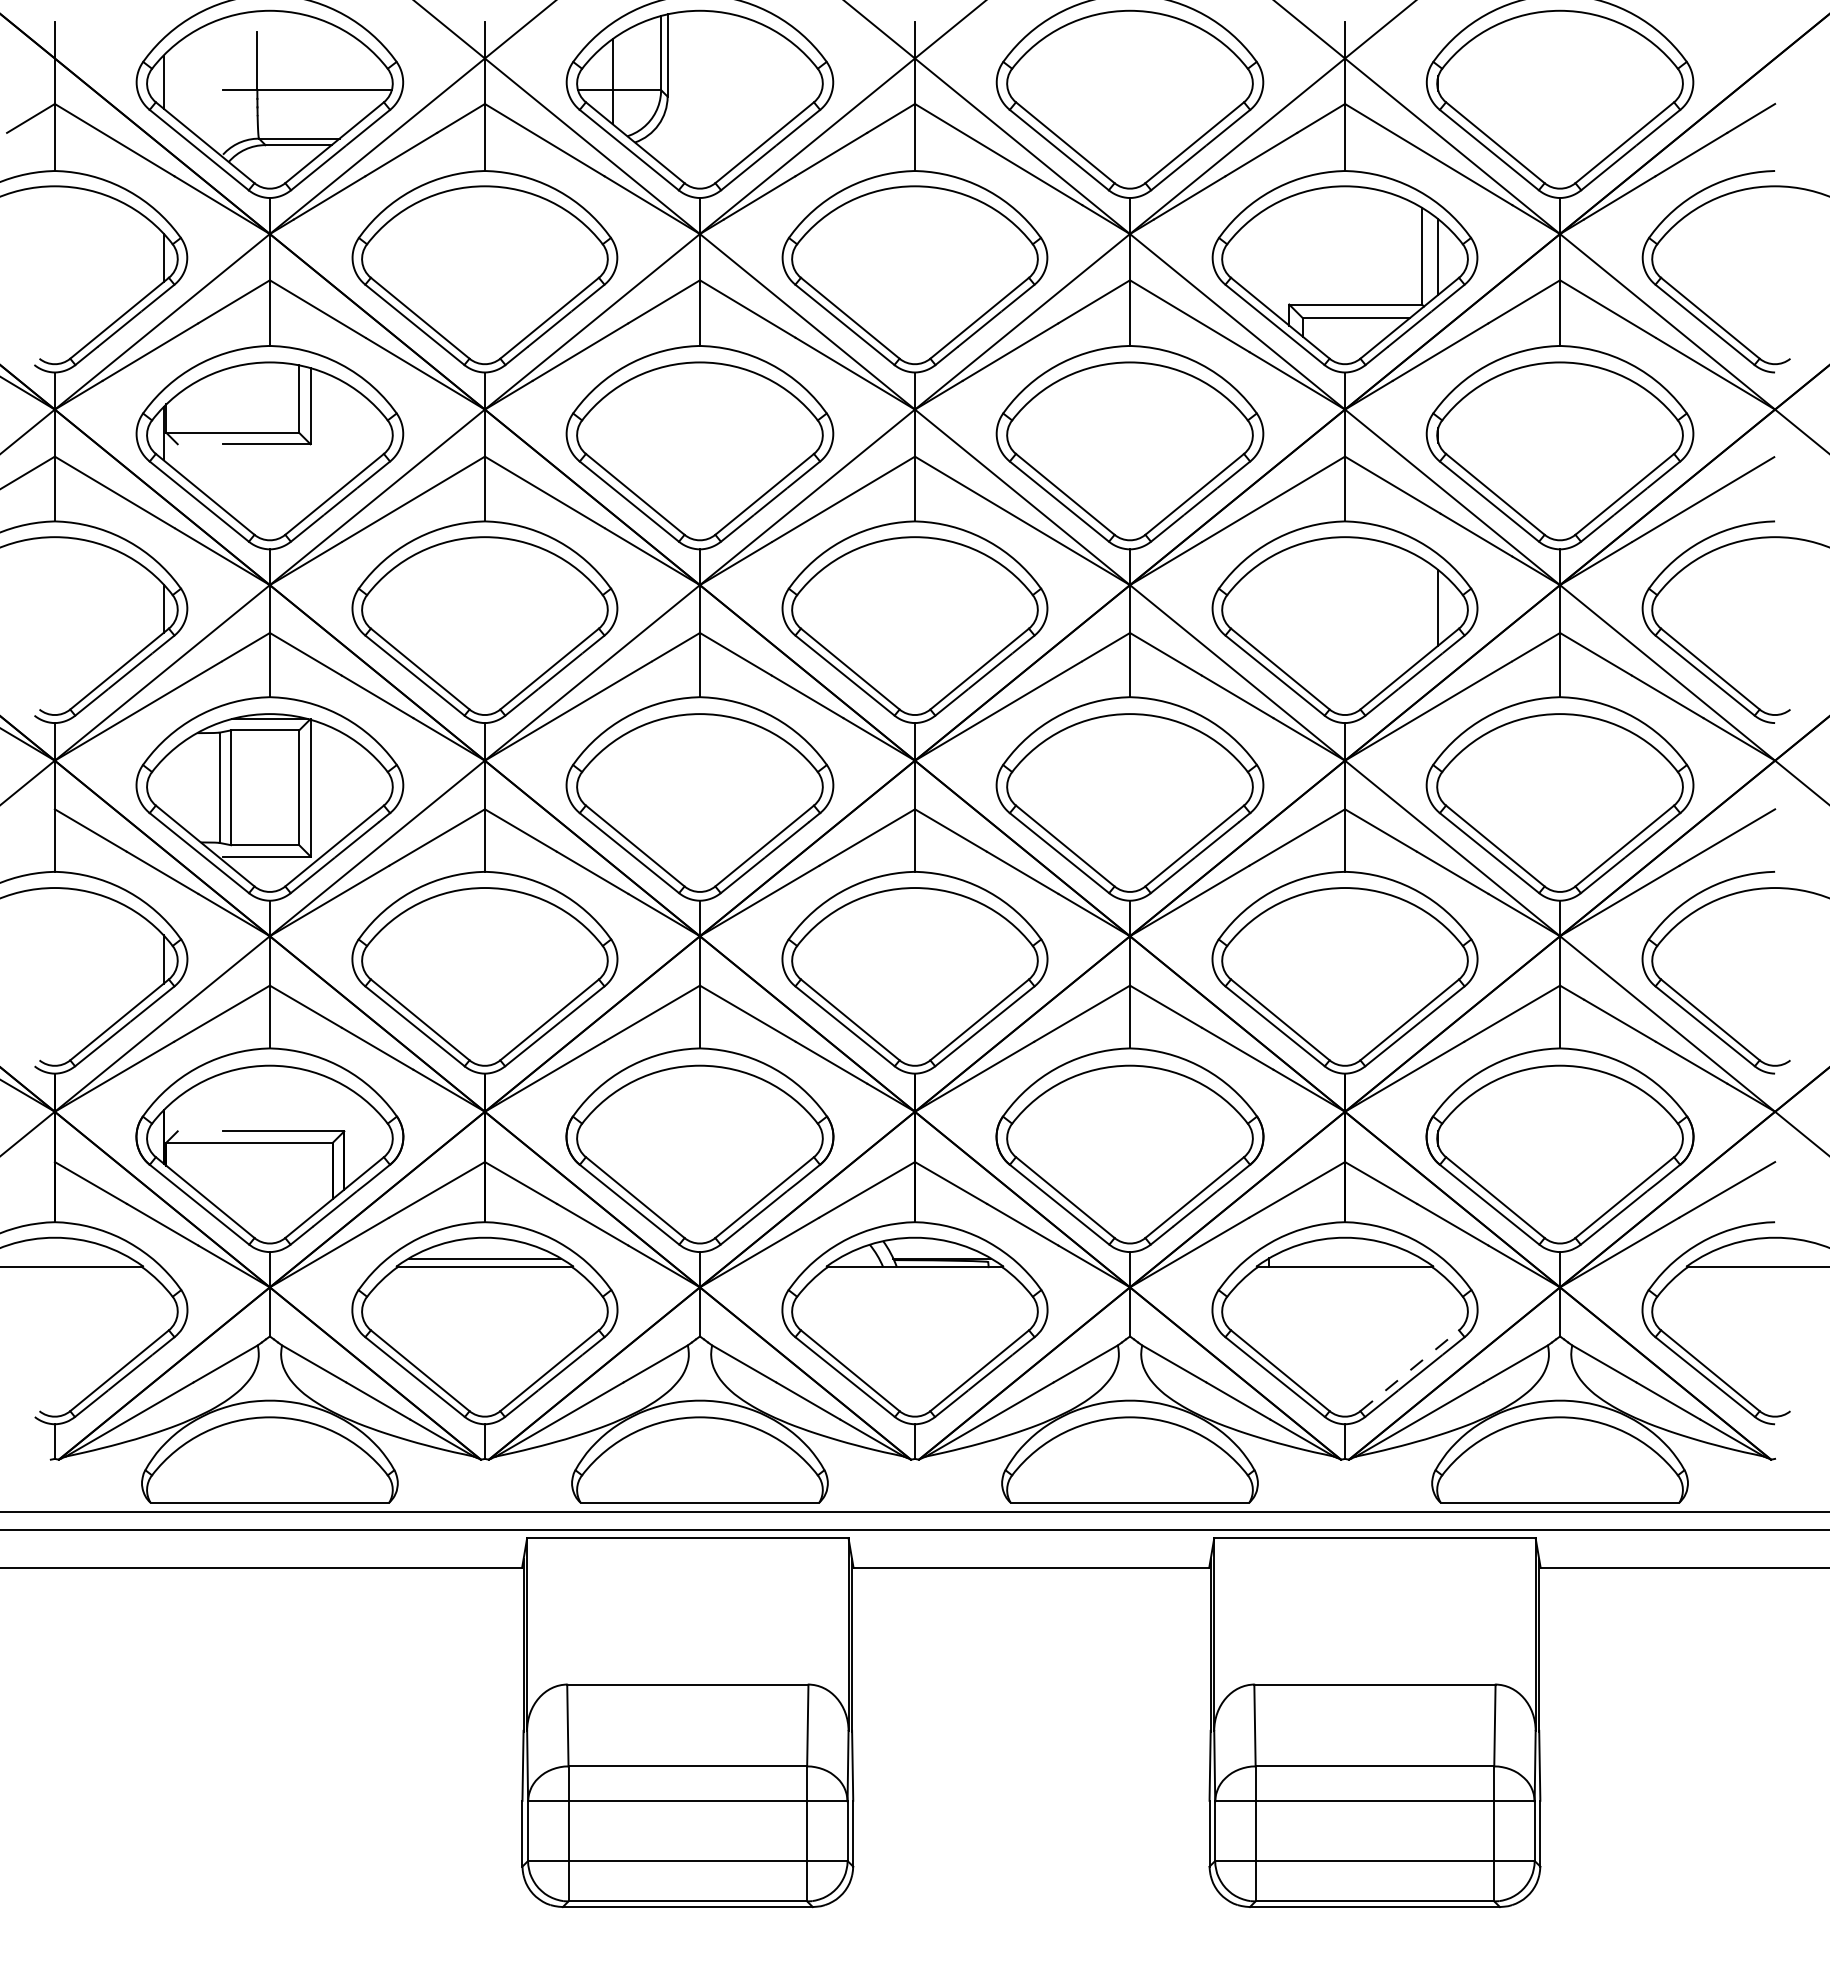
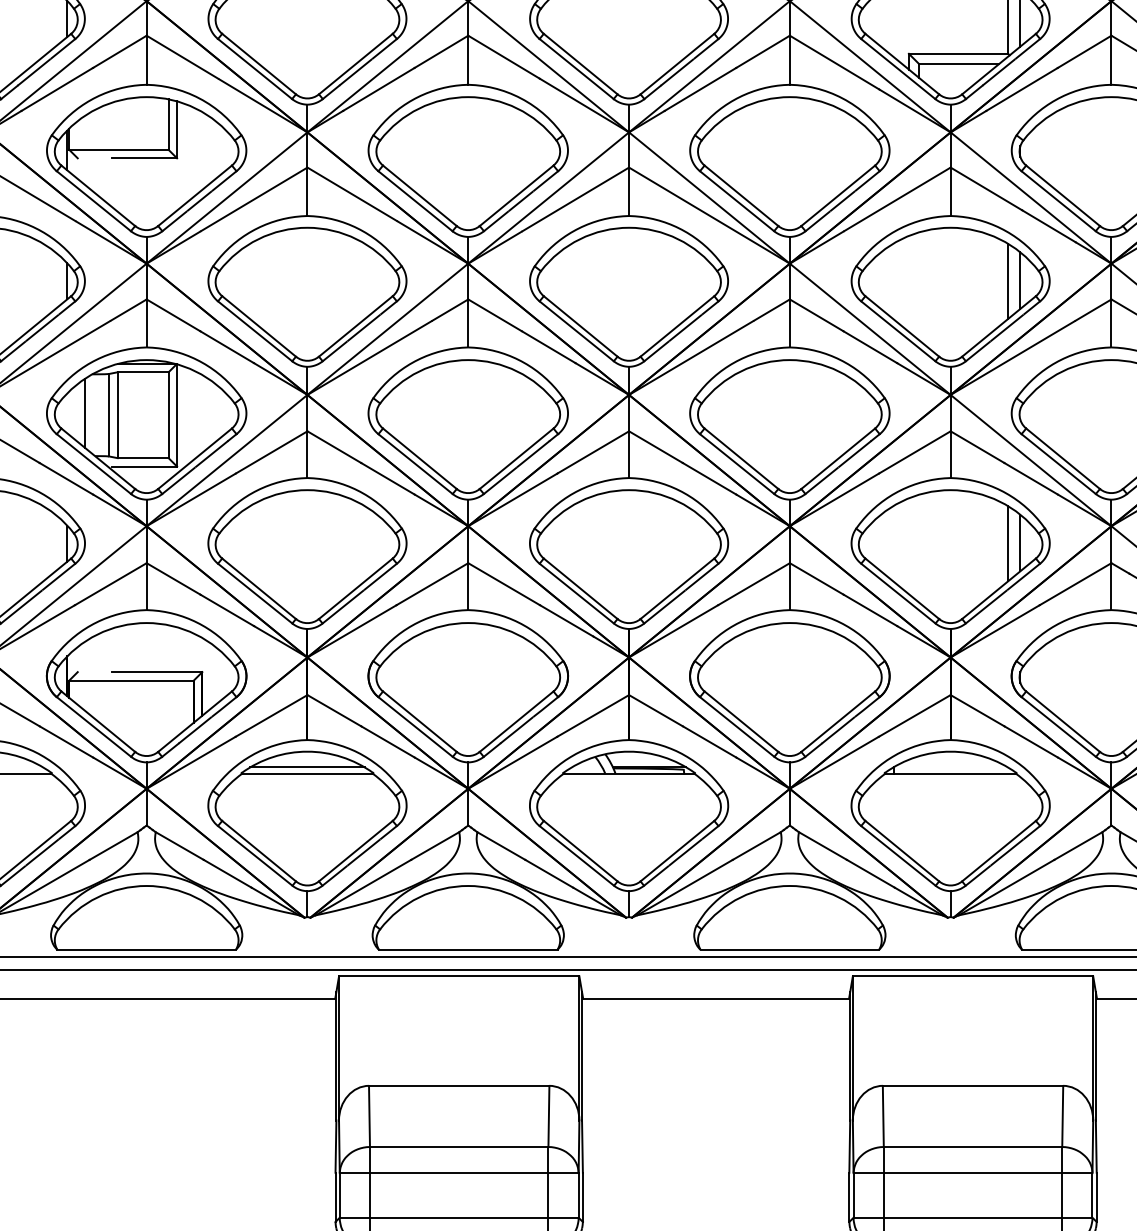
line: (1422, 608) -> (1008, 281), added
line: (187, 785) -> (85, 413), added
line: (1438, 958) -> (1020, 542), added
line: (1422, 959) -> (1008, 543), added
line: (1409, 1370) -> (998, 850), dashed -> solid

